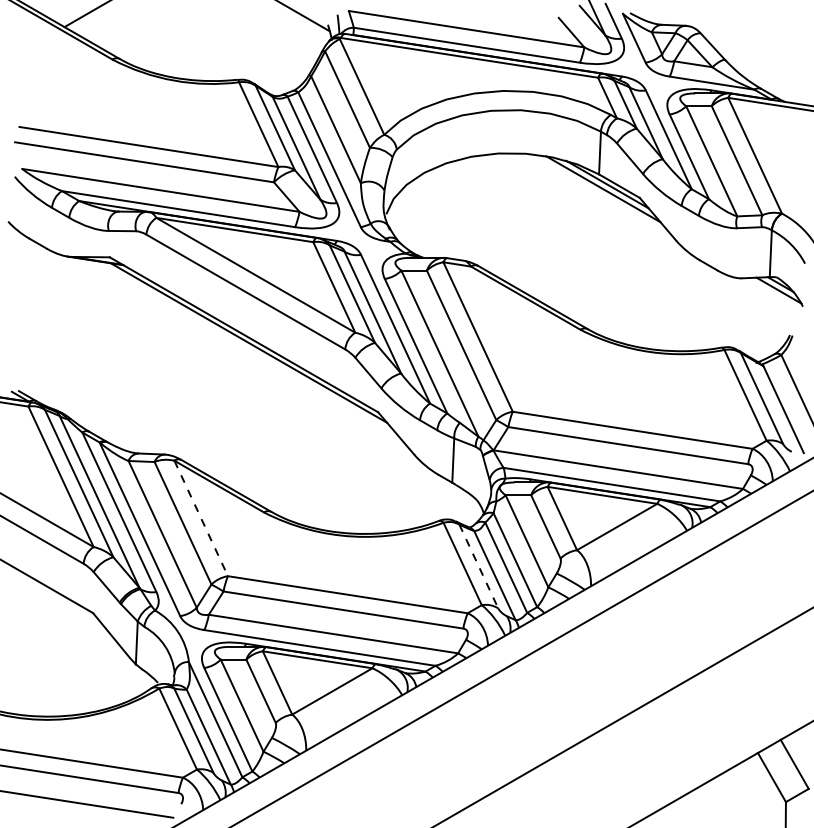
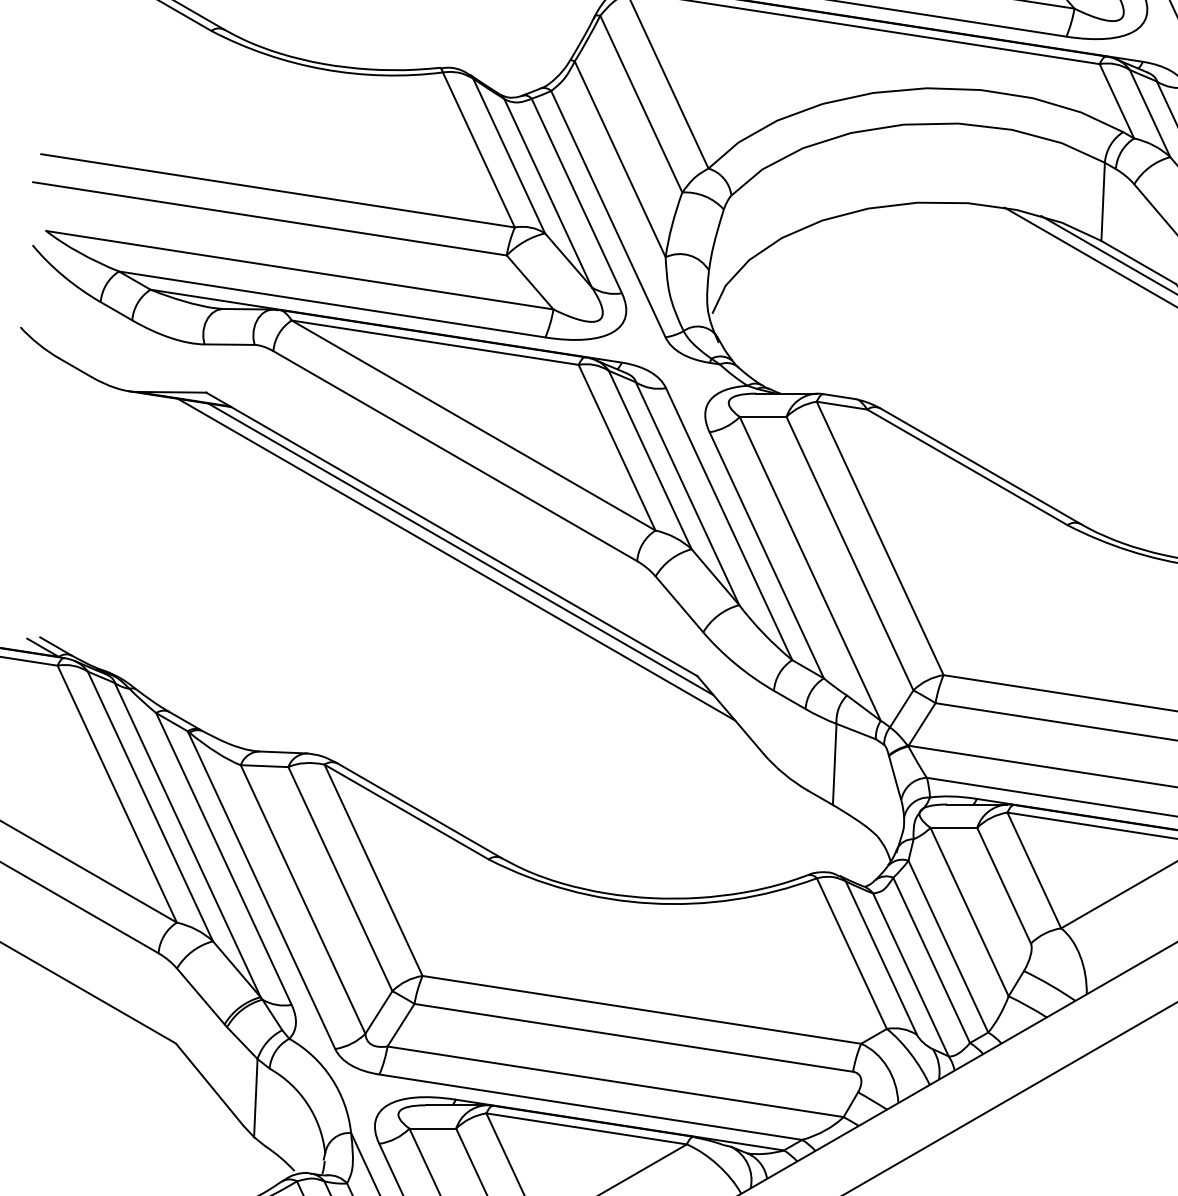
line: (246, 348) -> (456, 559), added
line: (201, 518) -> (374, 870), dashed -> solid
line: (479, 566) -> (882, 958), dashed -> solid

